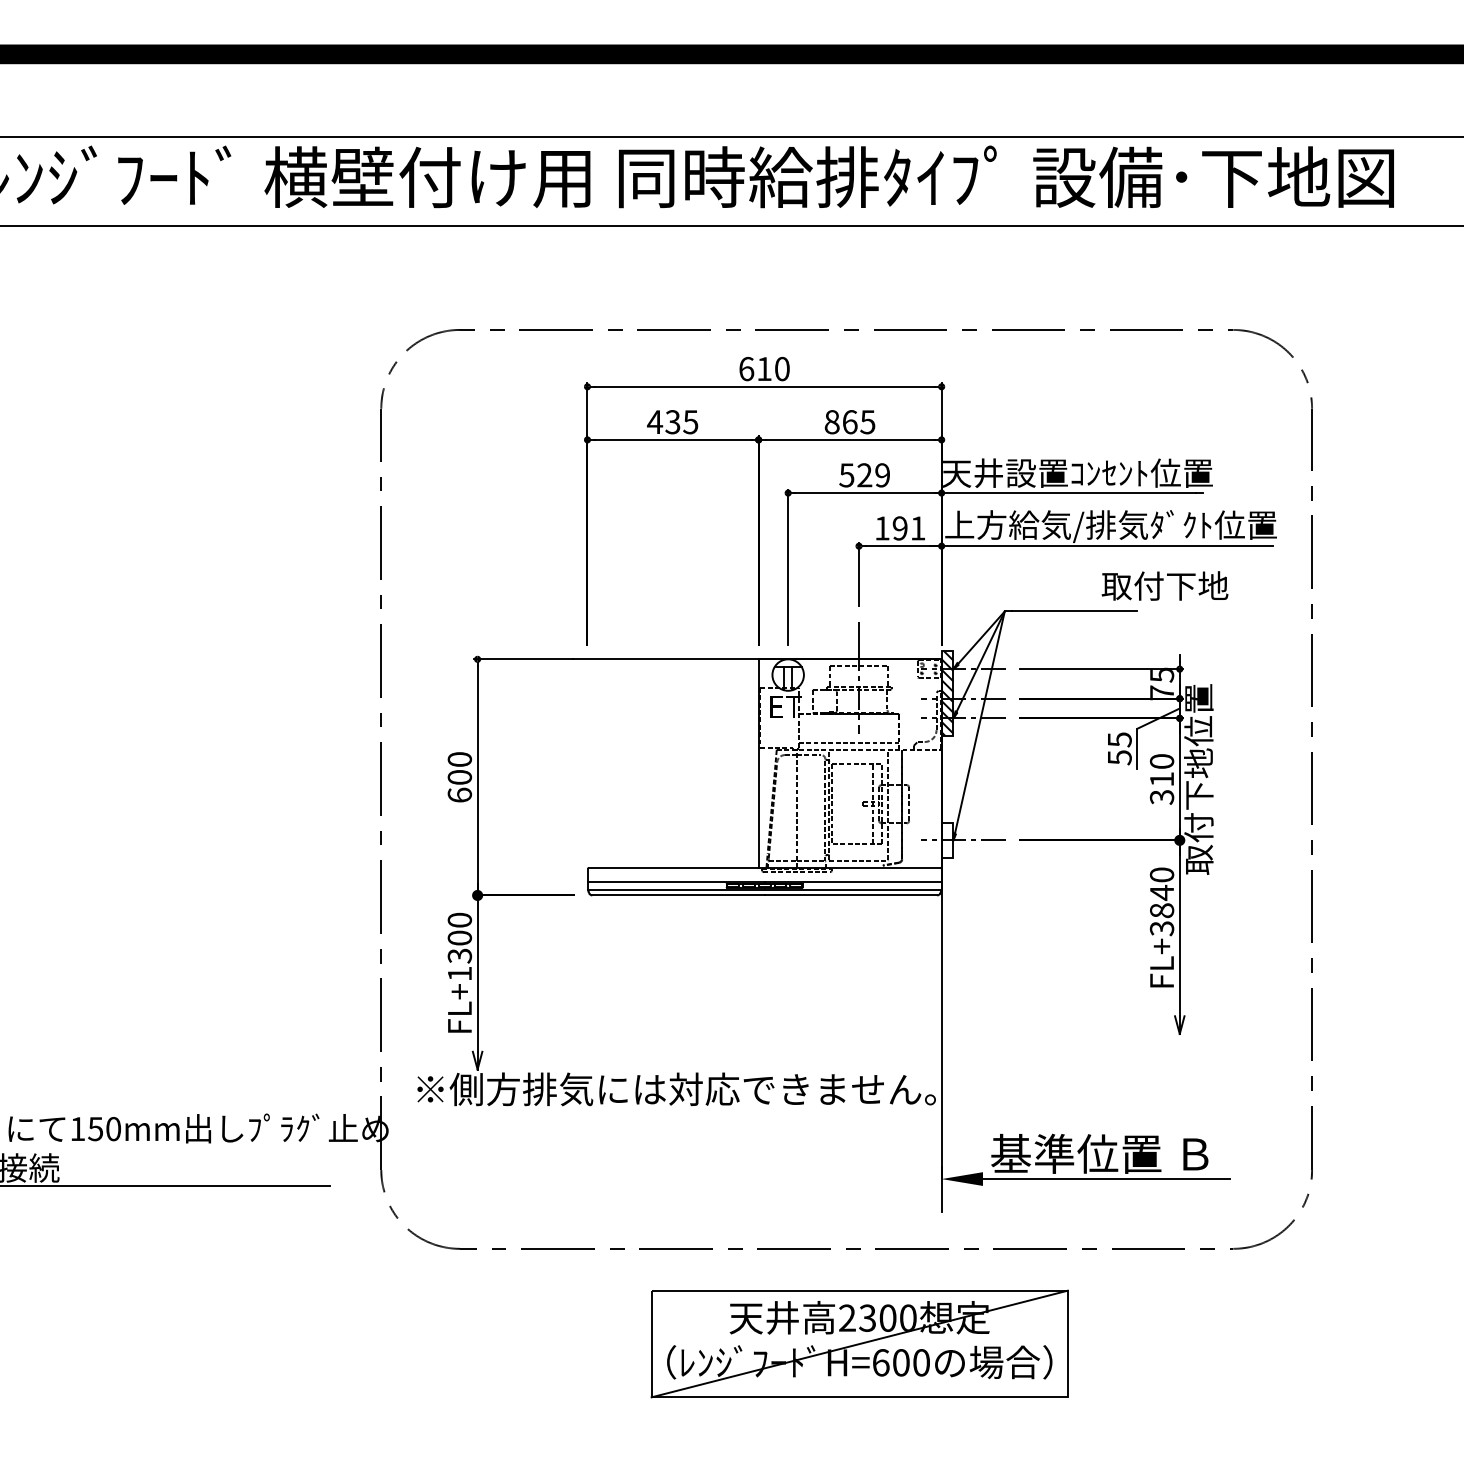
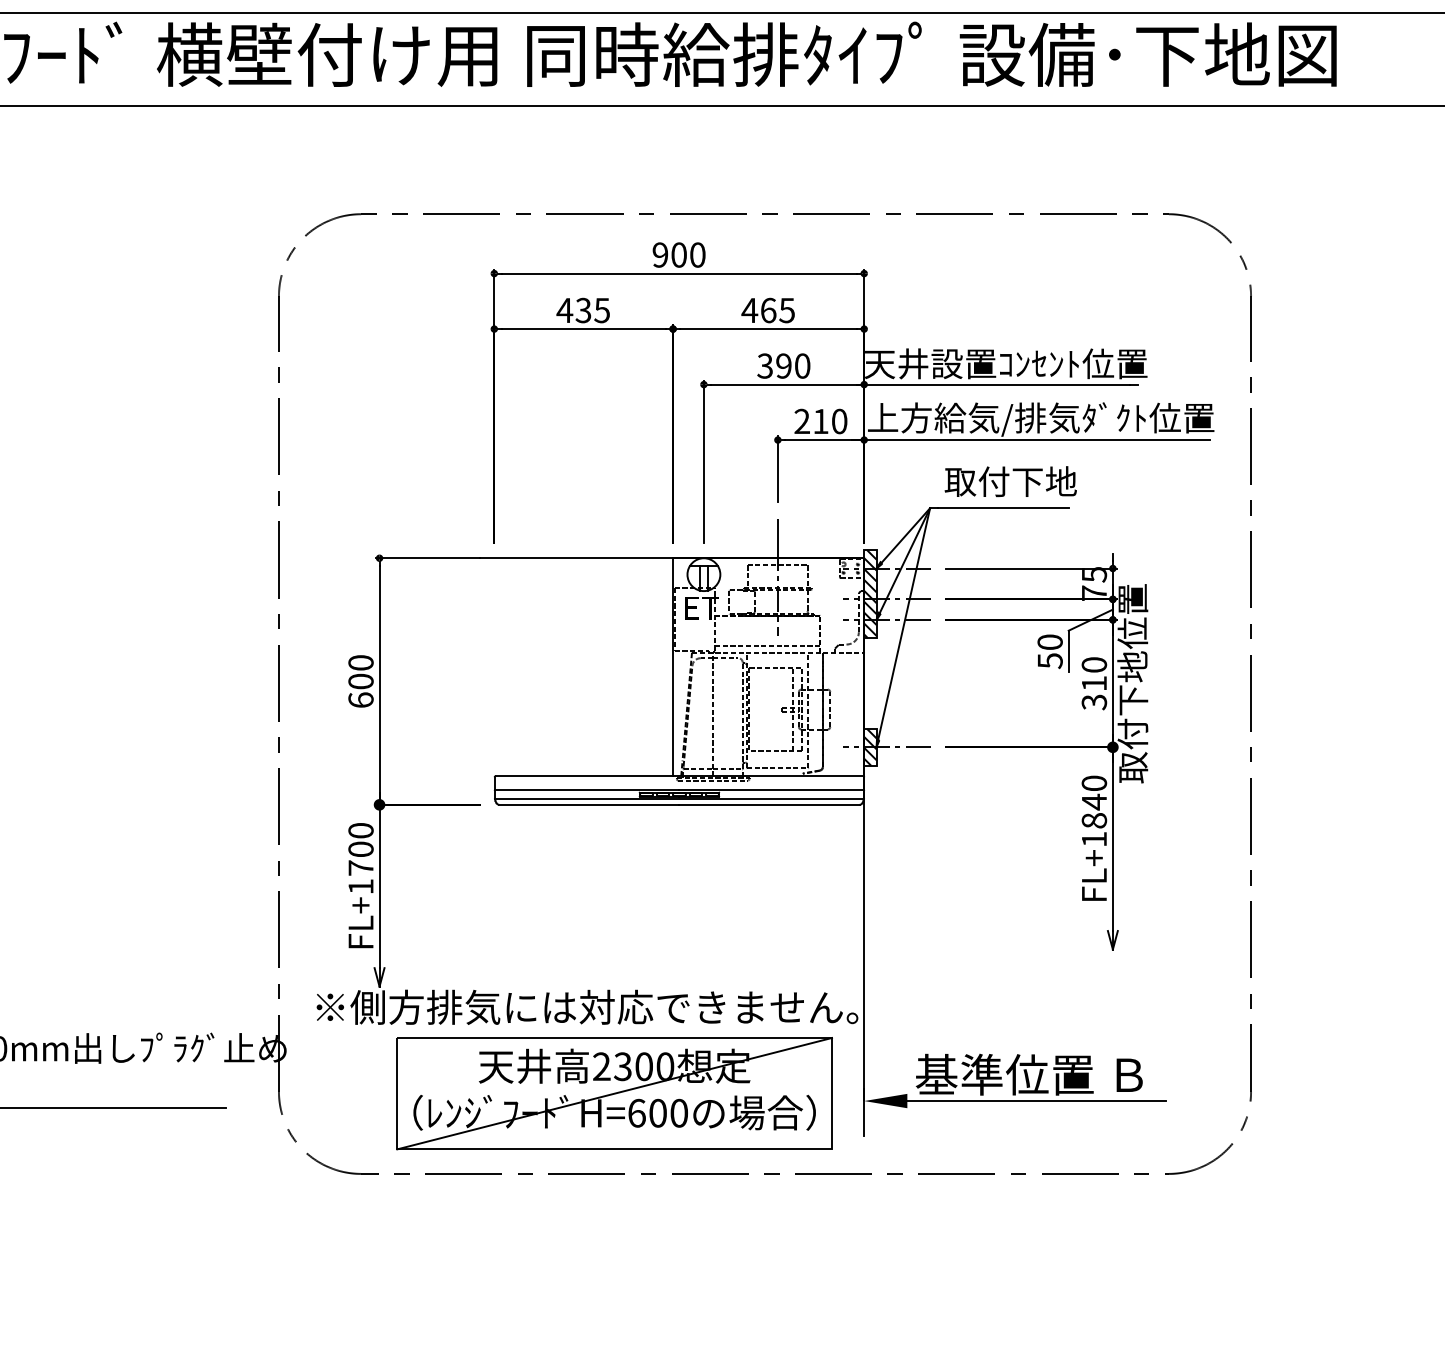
text: (755, 368) -> (669, 254), 610 -> 900
text: (832, 422) -> (750, 310), 865 -> 465
text: (865, 475) -> (784, 366), 529 -> 390
text: (900, 528) -> (821, 421), 191 -> 210
text: (1164, 585) -> (1010, 481), moved
text: (1119, 739) -> (1049, 641), 55 -> 50
hatch: (947, 840) -> (870, 747), added
text: (1161, 928) -> (1093, 839), FL+3840 -> FL+1840
text: (459, 955) -> (360, 867), FL+1300 -> FL+1700
part: (859, 1343) -> (614, 1093), moved

